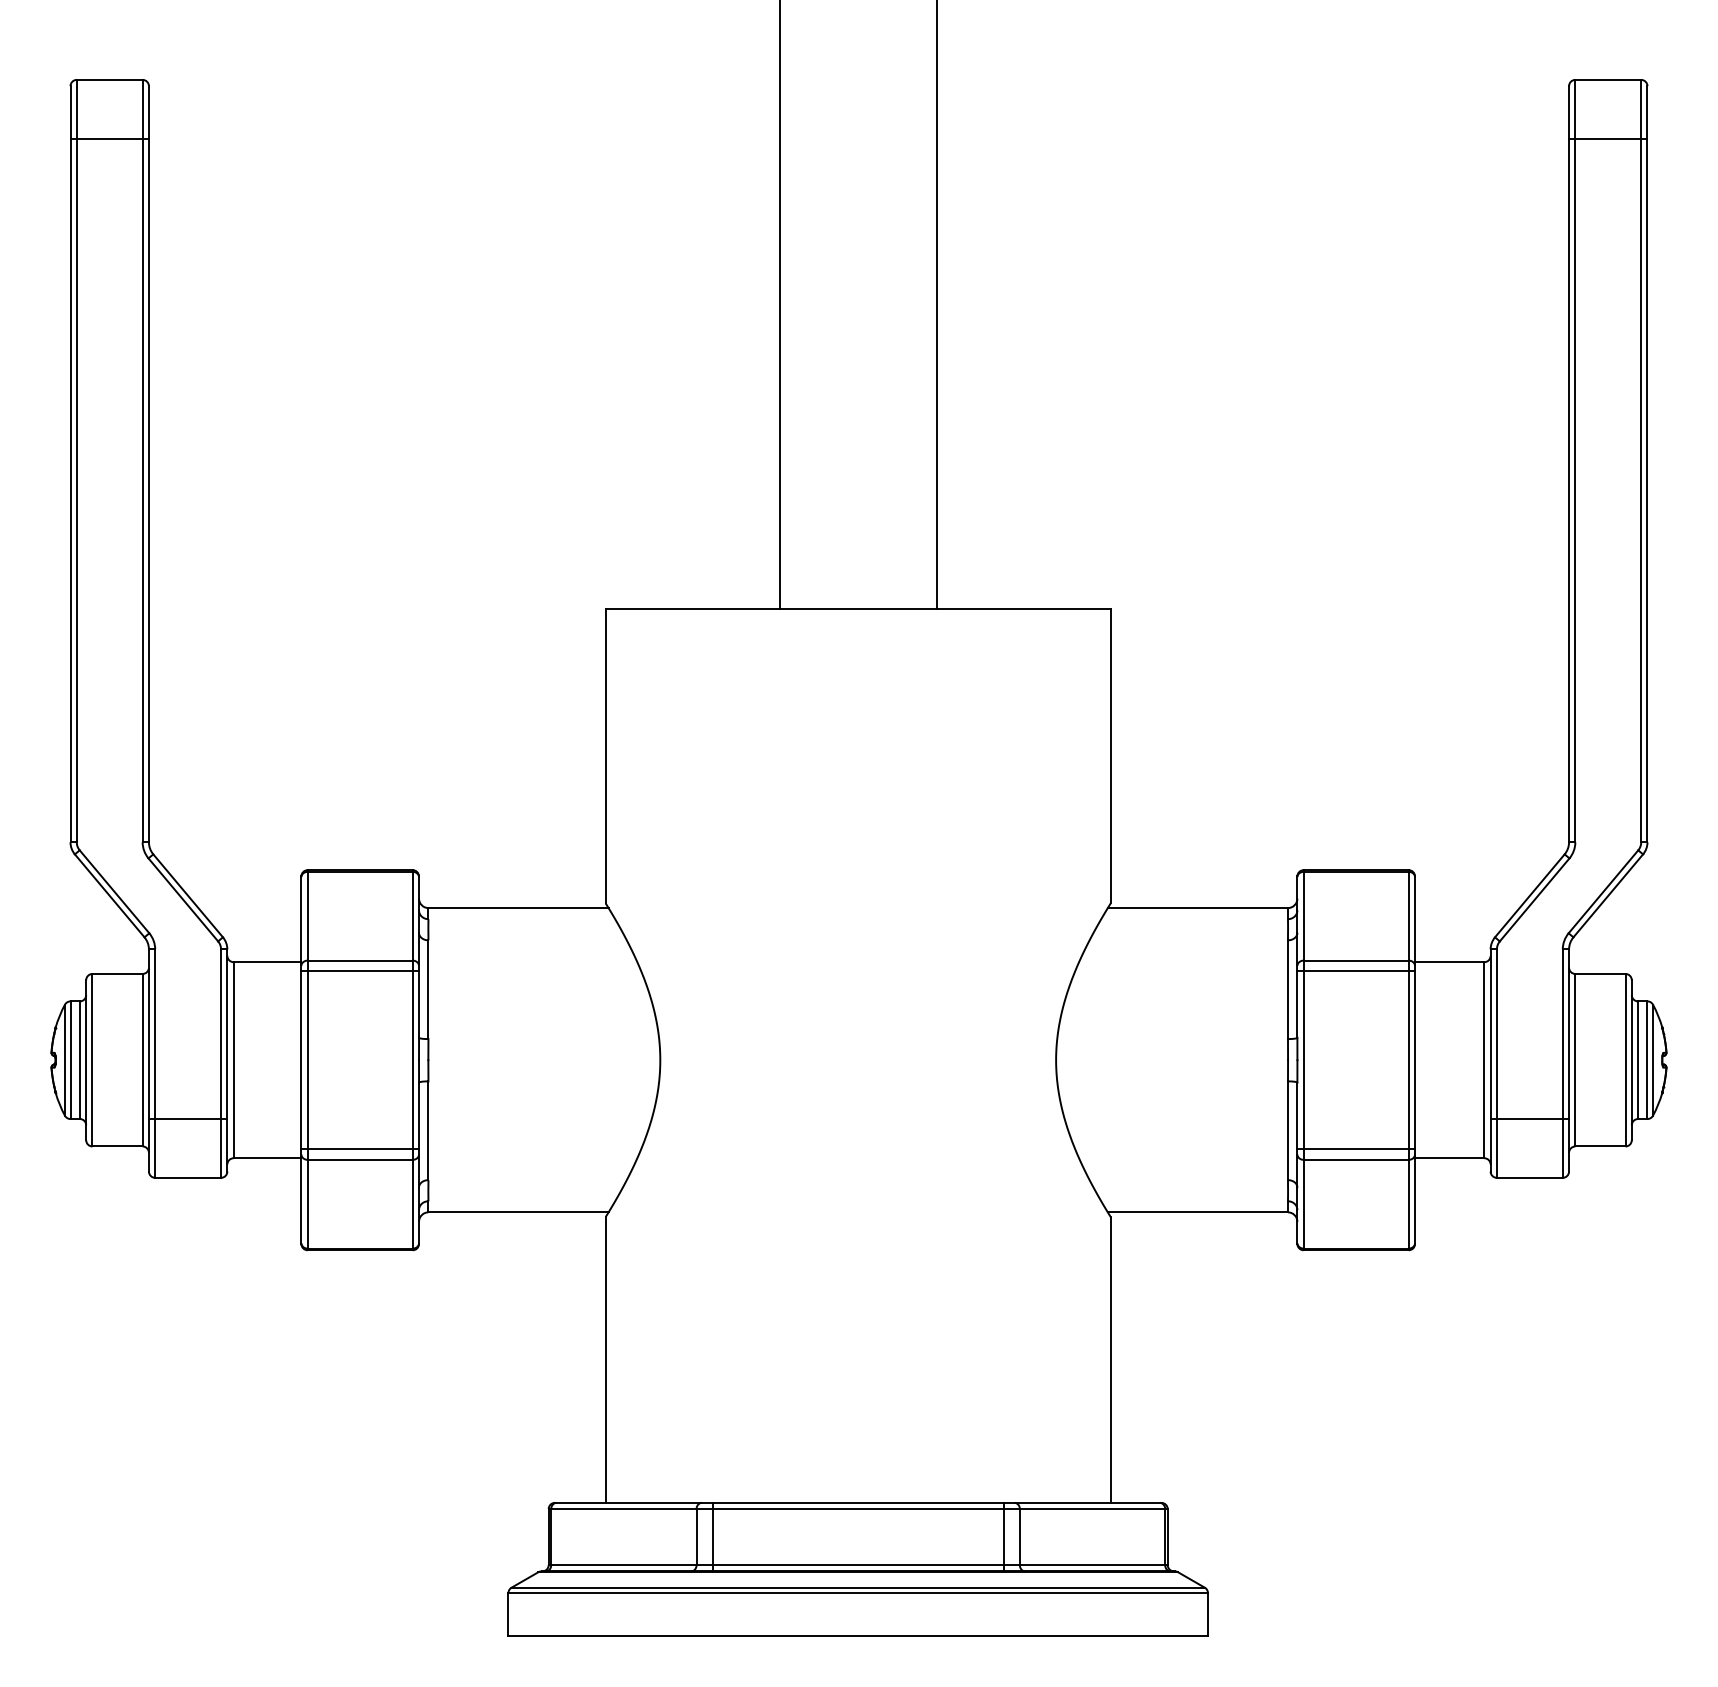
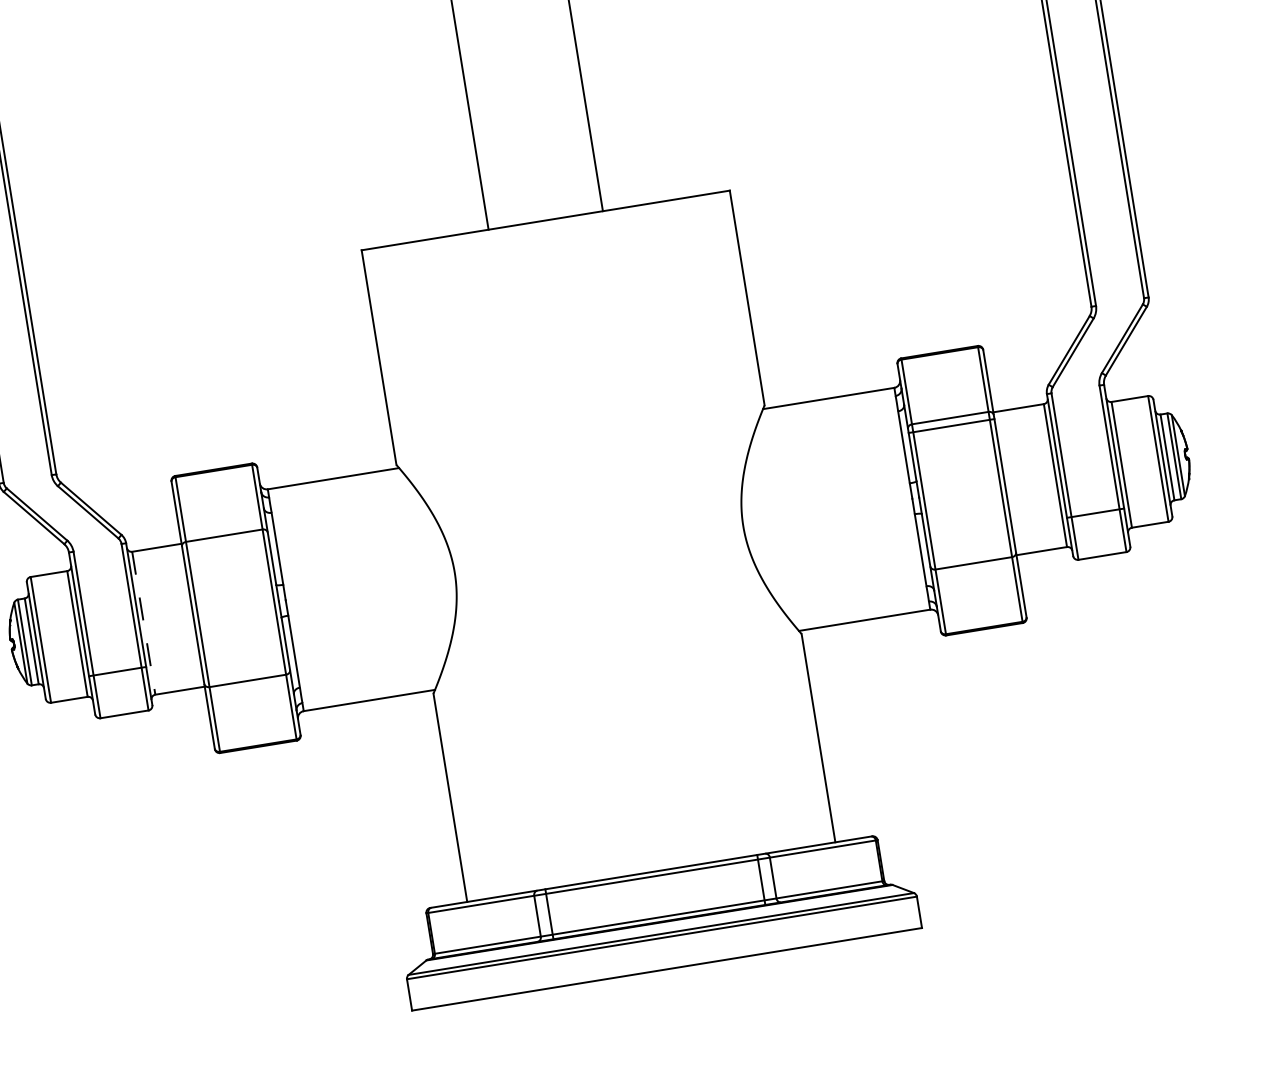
line: (360, 971) -> (225, 543), removed
line: (233, 1060) -> (143, 623), solid -> dashed
line: (360, 1148) -> (246, 672), removed
line: (1356, 1148) -> (972, 555), removed

